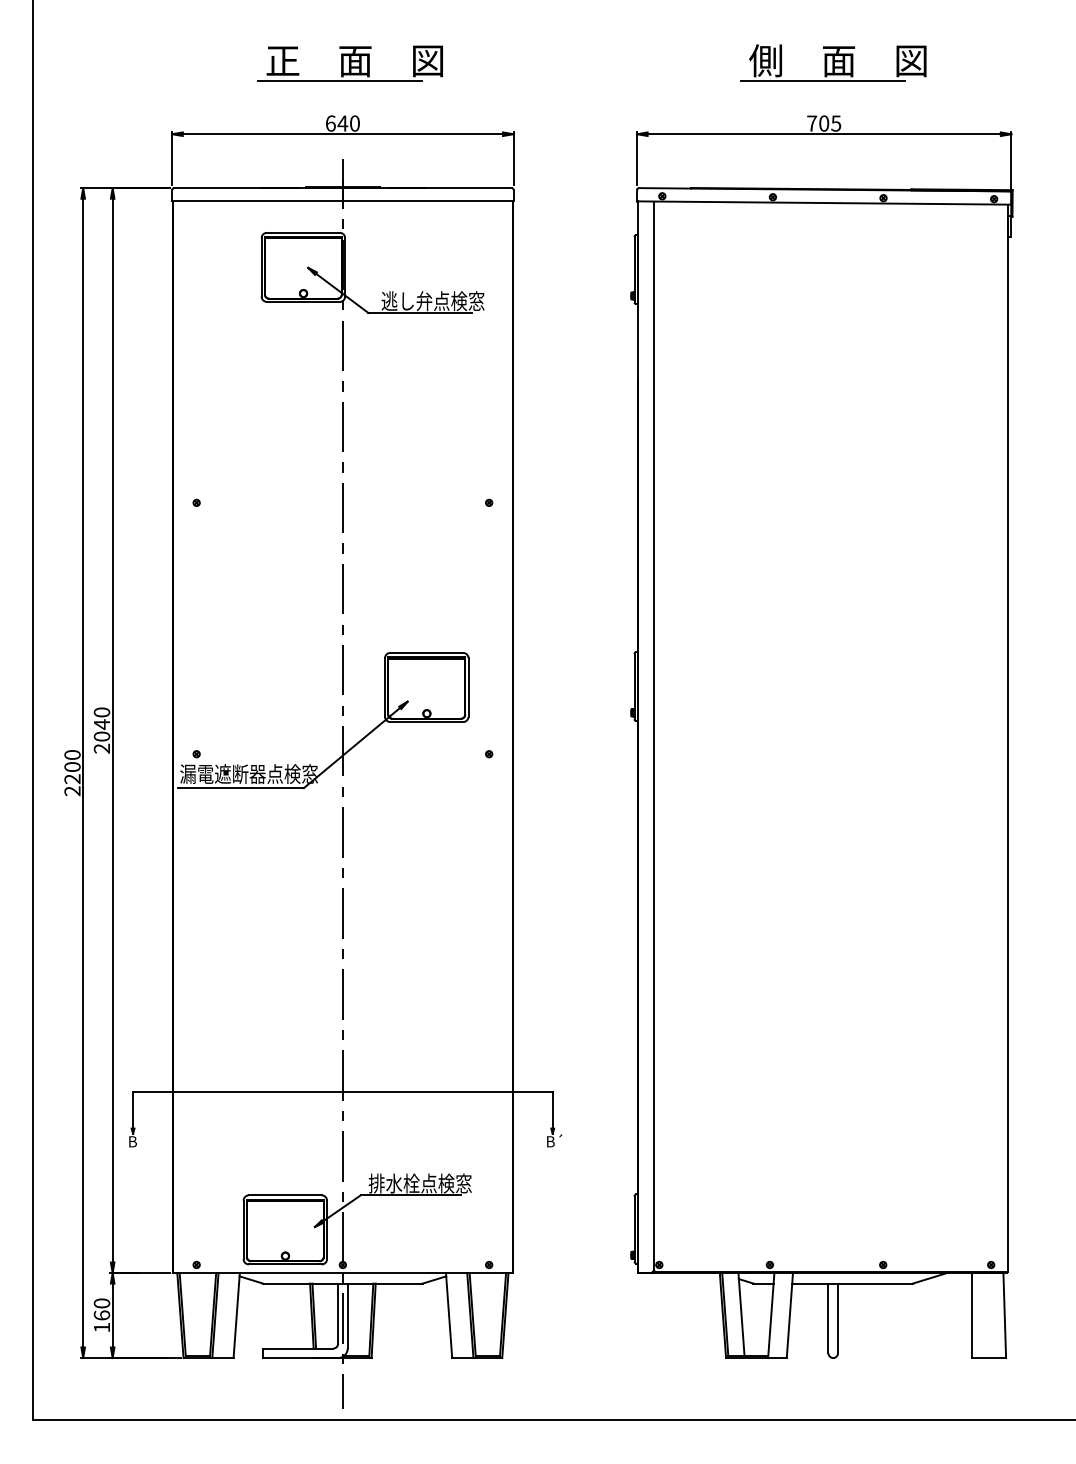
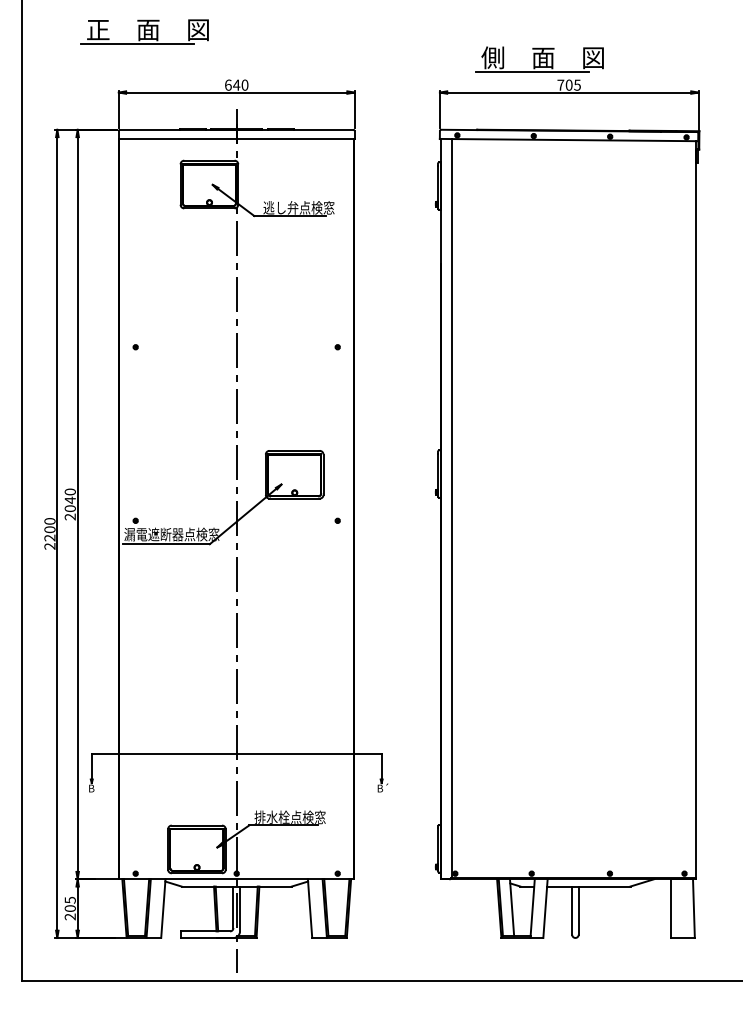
part: (349, 63) -> (144, 31), moved
part: (833, 63) -> (539, 59), moved
text: (100, 1315) -> (69, 908), 160 -> 205

